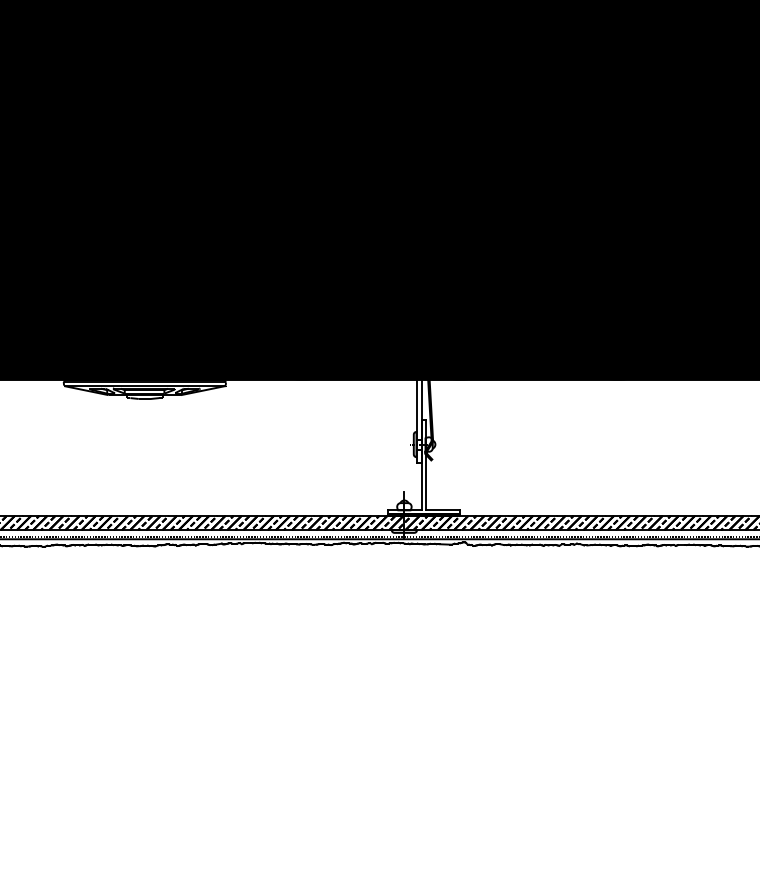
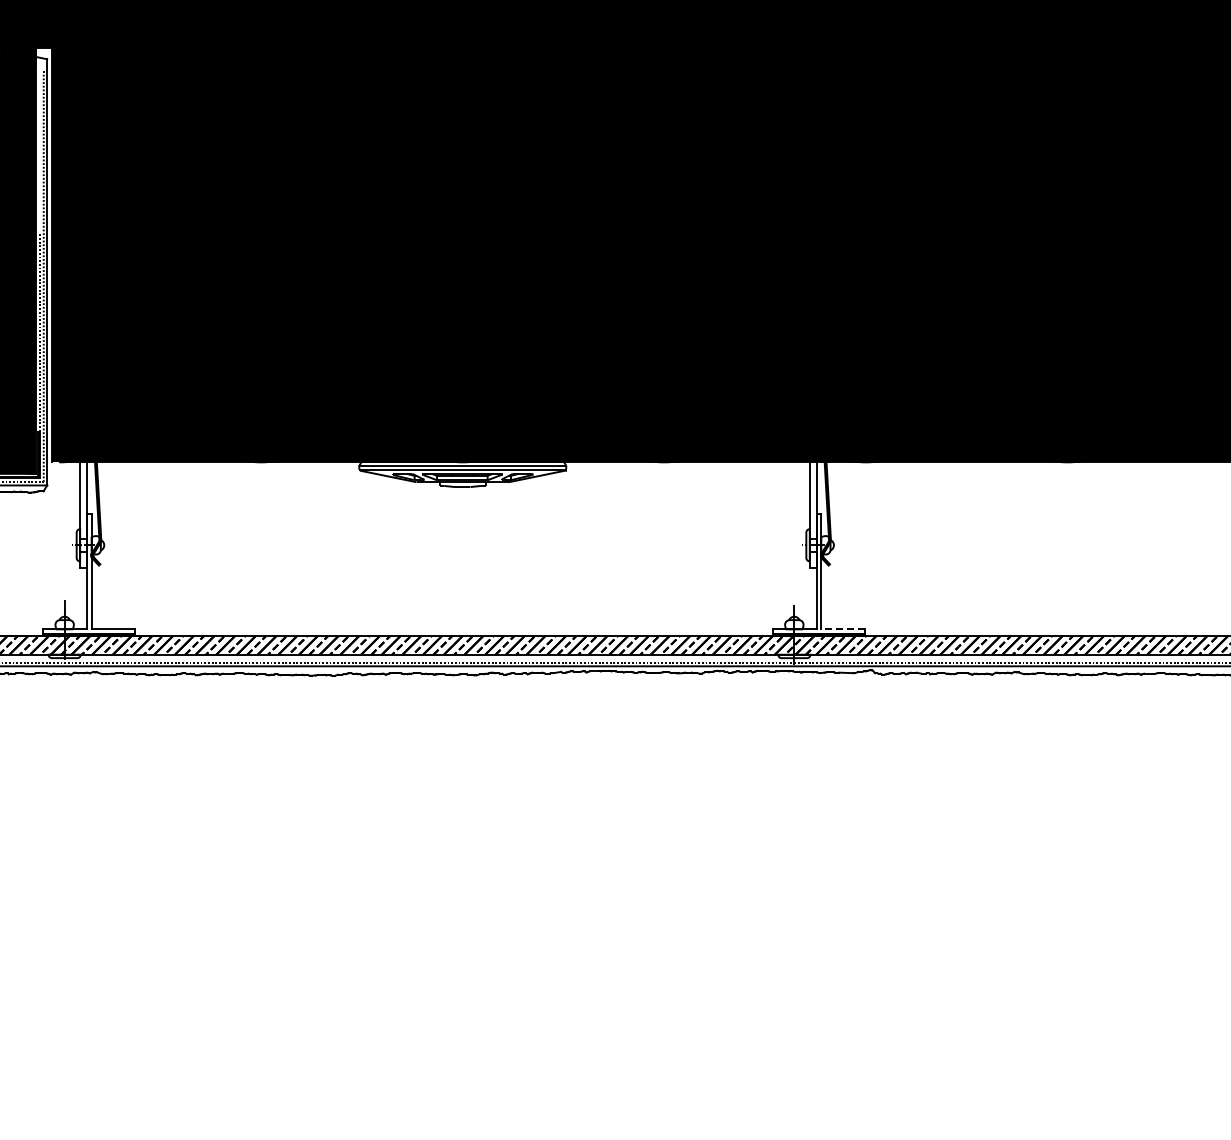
line: (442, 510) -> (843, 629), solid -> dashed

